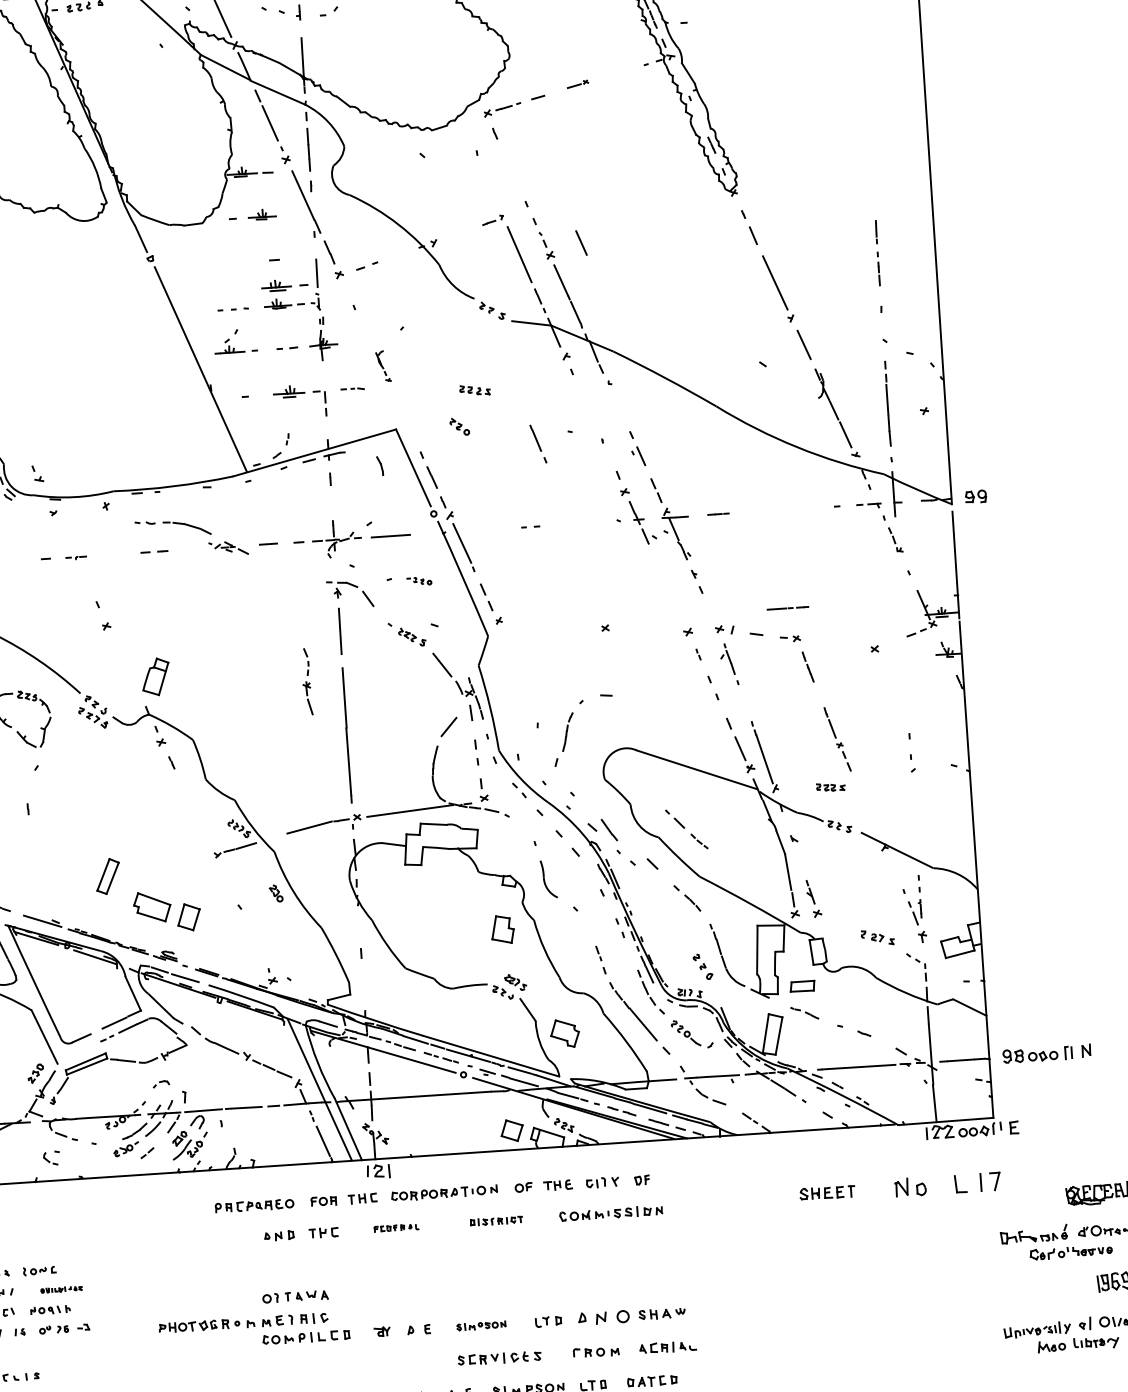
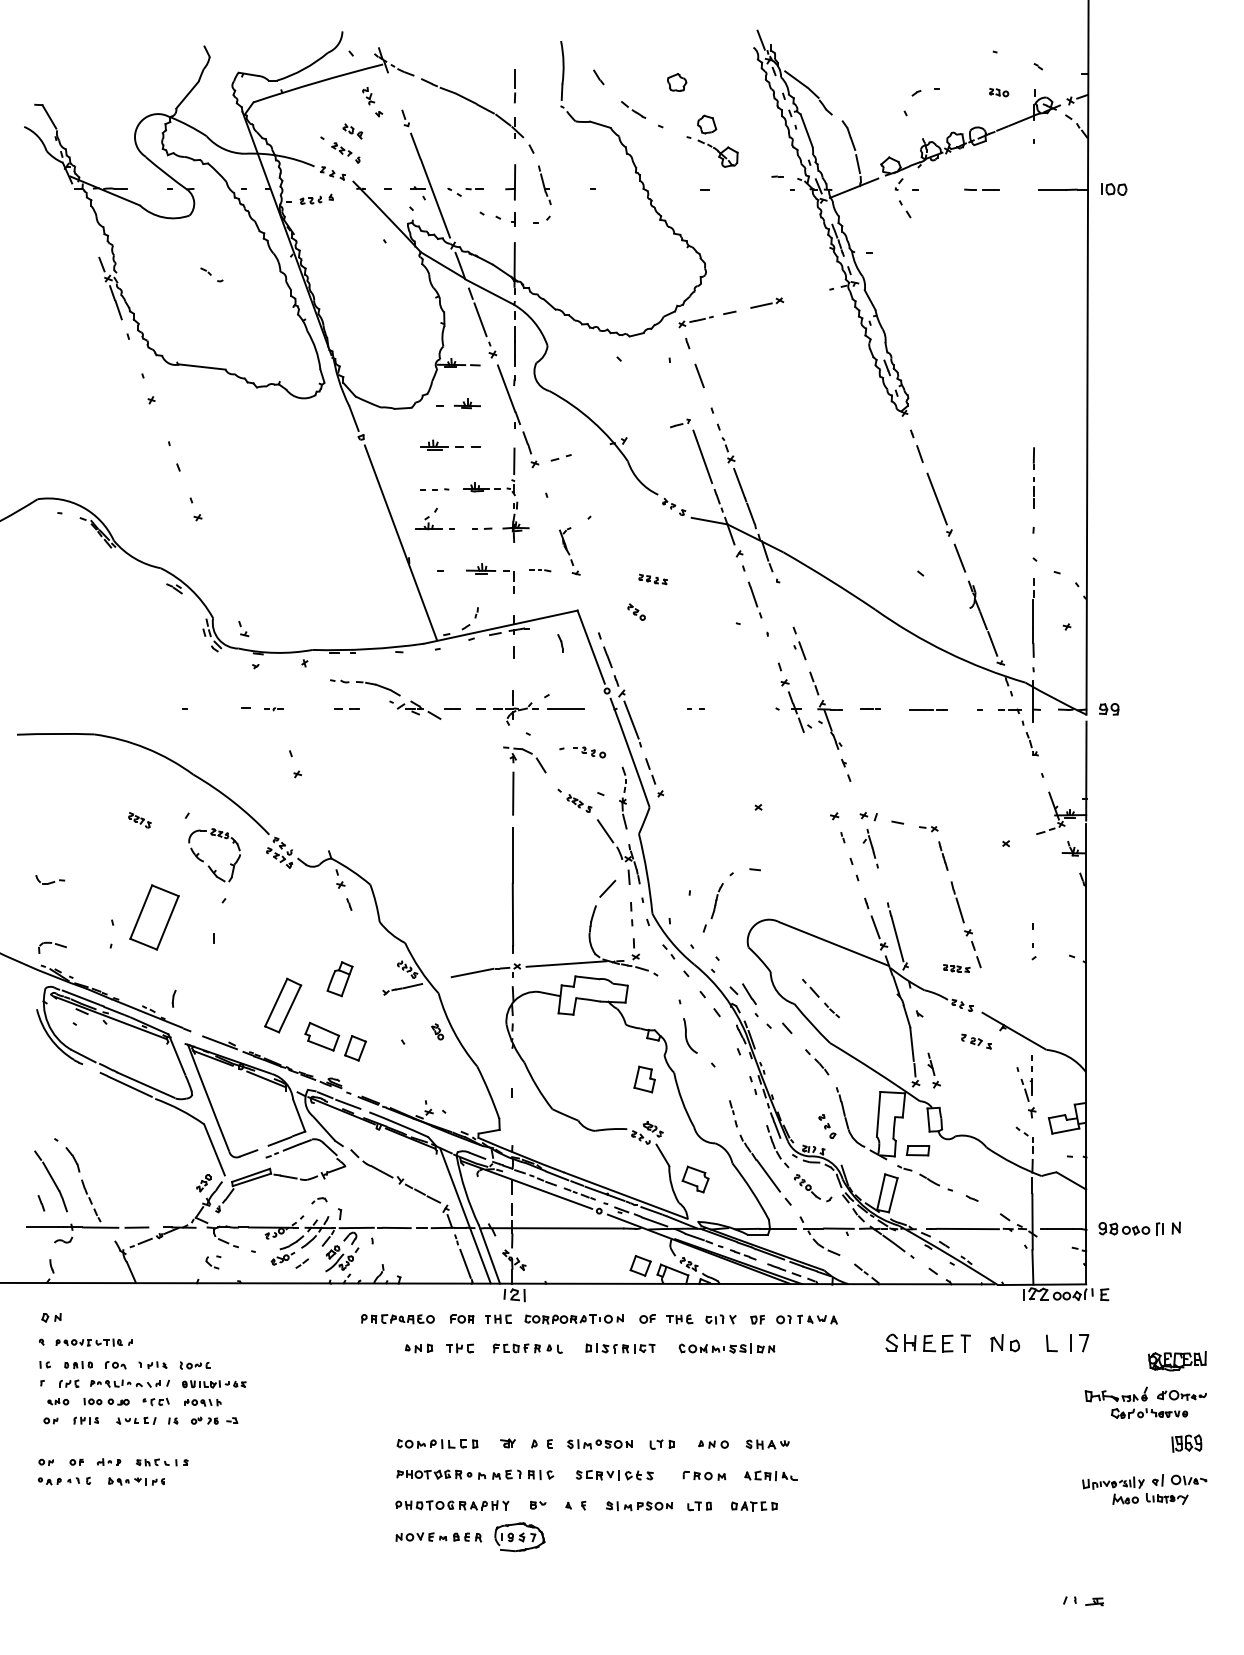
part: (578, 83) -> (767, 302), size x1.67
line: (581, 242) -> (699, 375), moved
part: (284, 284) -> (441, 444), moved
part: (383, 366) -> (569, 551), size x1.67
line: (538, 443) -> (755, 599), moved
part: (228, 547) -> (415, 709), size x1.43
part: (419, 581) -> (589, 752), size x1.43
line: (788, 608) -> (928, 709), moved
part: (155, 677) -> (339, 979), moved
part: (307, 681) -> (623, 797), moved
part: (836, 739) -> (965, 924), size x1.43
part: (108, 876) -> (283, 1005), size x1.67
part: (877, 937) -> (976, 1041), moved
part: (804, 1012) -> (918, 1175), size x1.67
part: (826, 1192) -> (927, 1342), size x1.67
part: (496, 1221) -> (620, 1348), size x1.43
part: (396, 1228) -> (527, 1348), size x1.67
part: (61, 1289) -> (214, 1384), size x1.67
part: (294, 1296) -> (806, 1319), moved
part: (603, 1317) -> (713, 1444), size x0.62
part: (243, 1322) -> (475, 1474), moved
part: (480, 1326) -> (599, 1444), size x1.43

